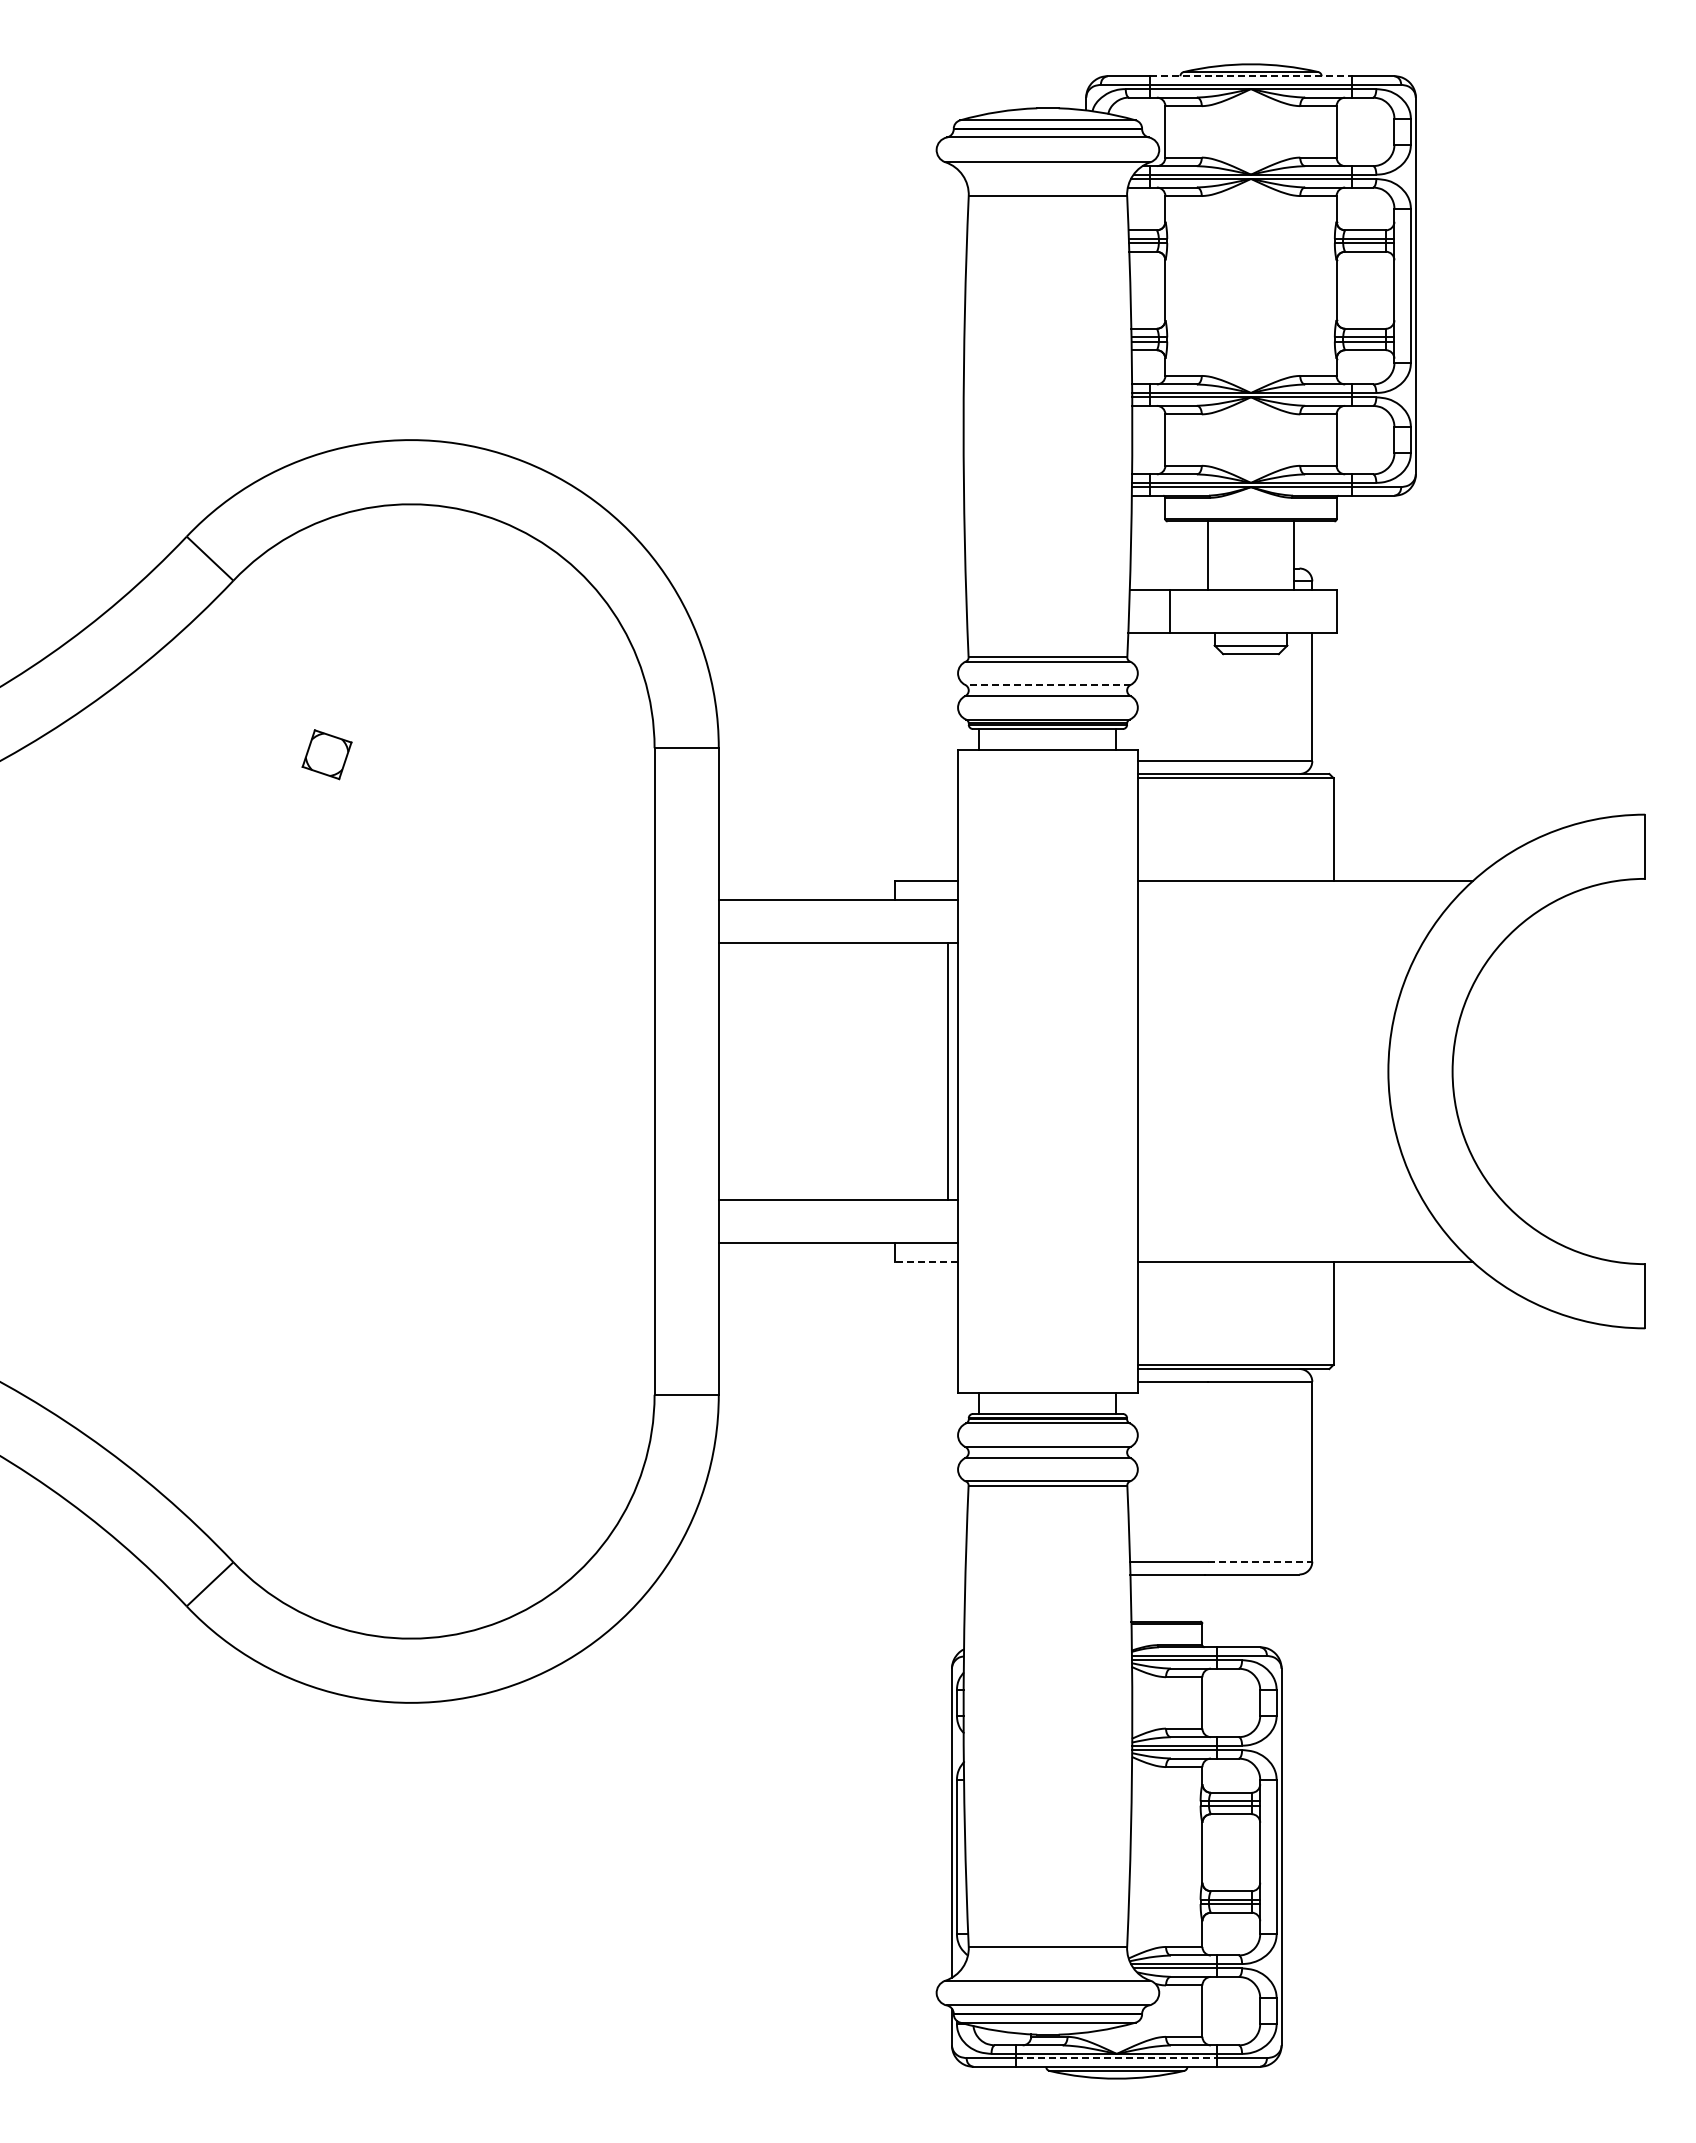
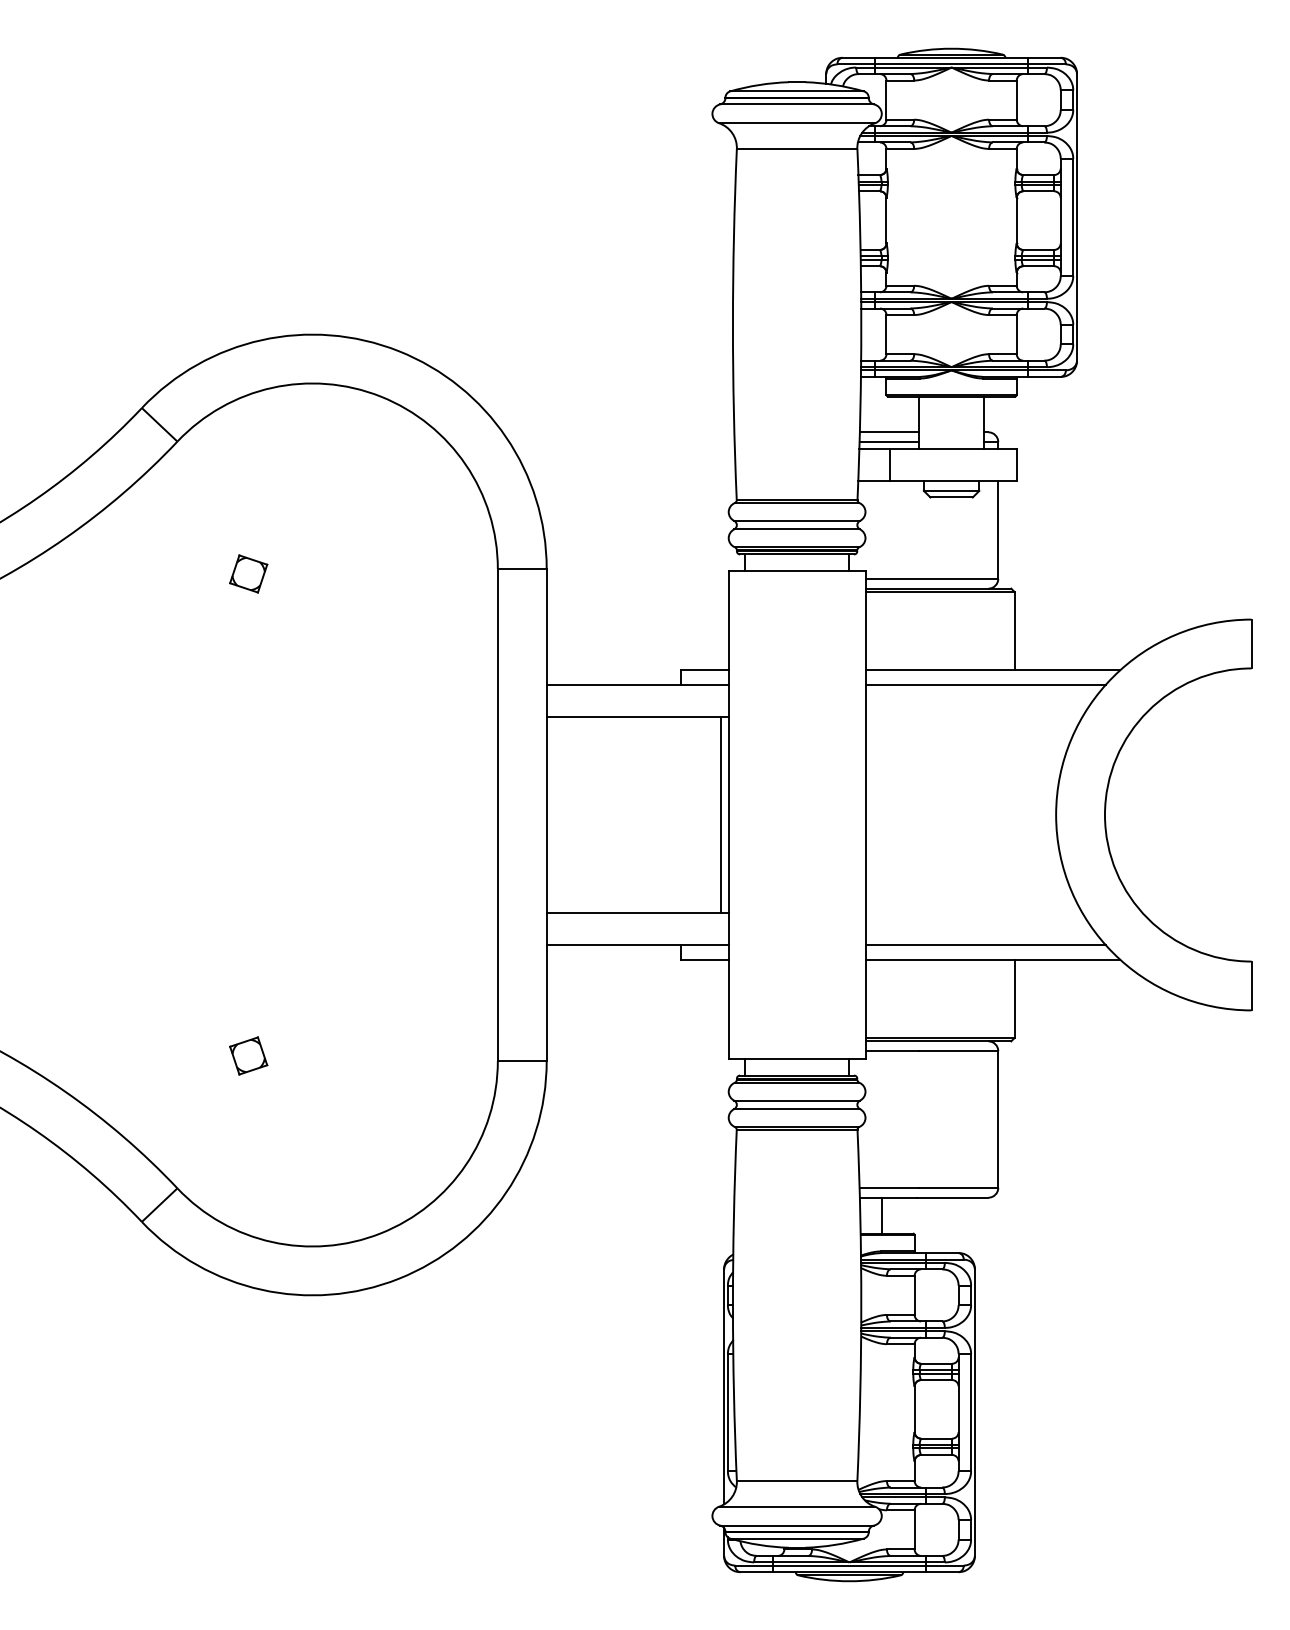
line: (1251, 76) -> (951, 58), dashed -> solid
line: (1169, 568) -> (889, 432), added
line: (1169, 581) -> (889, 442), added
line: (1047, 684) -> (796, 520), dashed -> solid
line: (1295, 900) -> (985, 684), added
line: (1295, 1242) -> (985, 945), added
line: (926, 1262) -> (704, 960), dashed -> solid
part: (326, 1387) -> (248, 1055), added
line: (1260, 1561) -> (958, 1187), dashed -> solid
line: (1159, 1597) -> (881, 1215), added
line: (1116, 2058) -> (849, 1565), dashed -> solid

